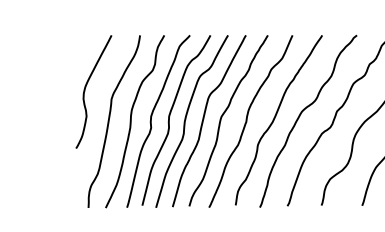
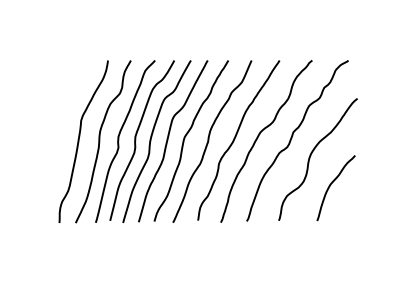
curve: (86, 88) -> (57, 110), removed

